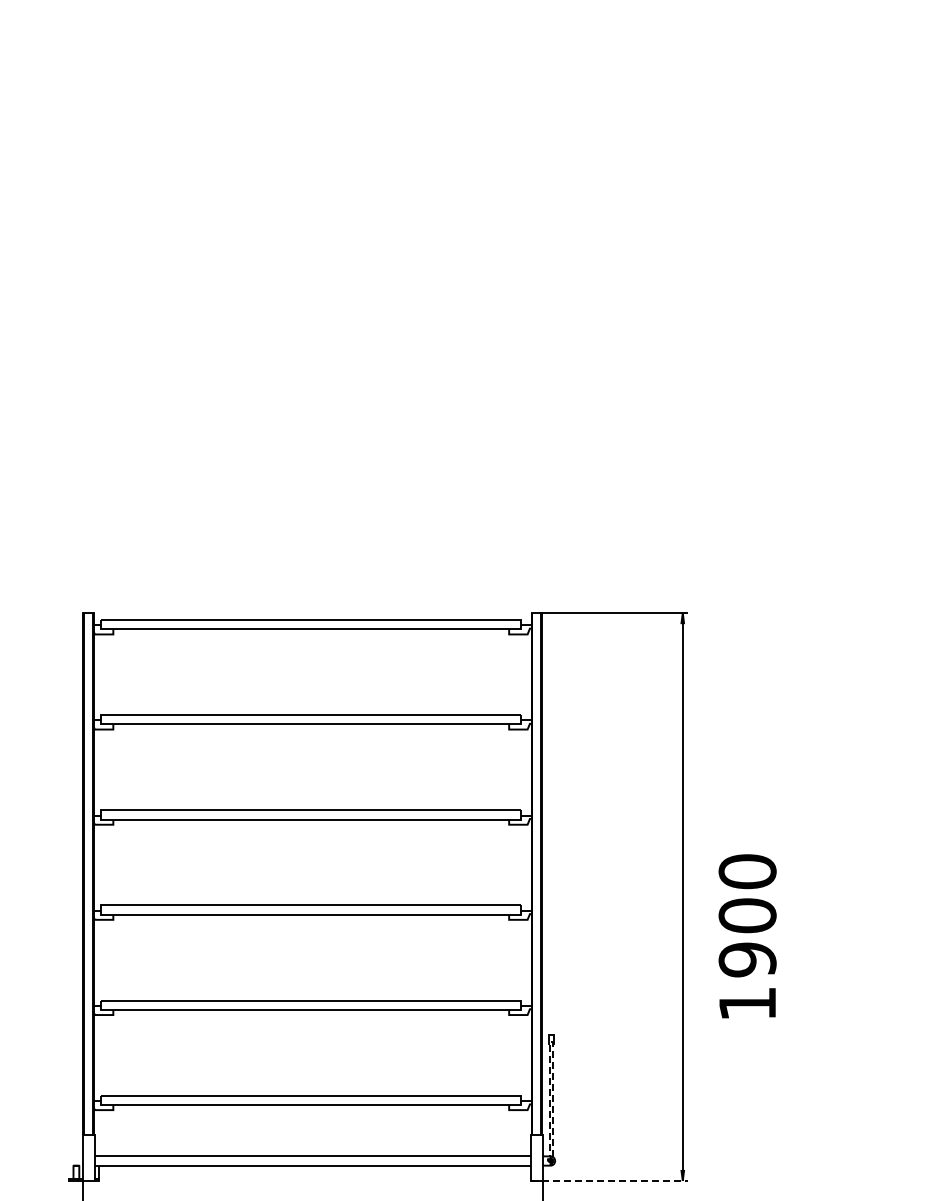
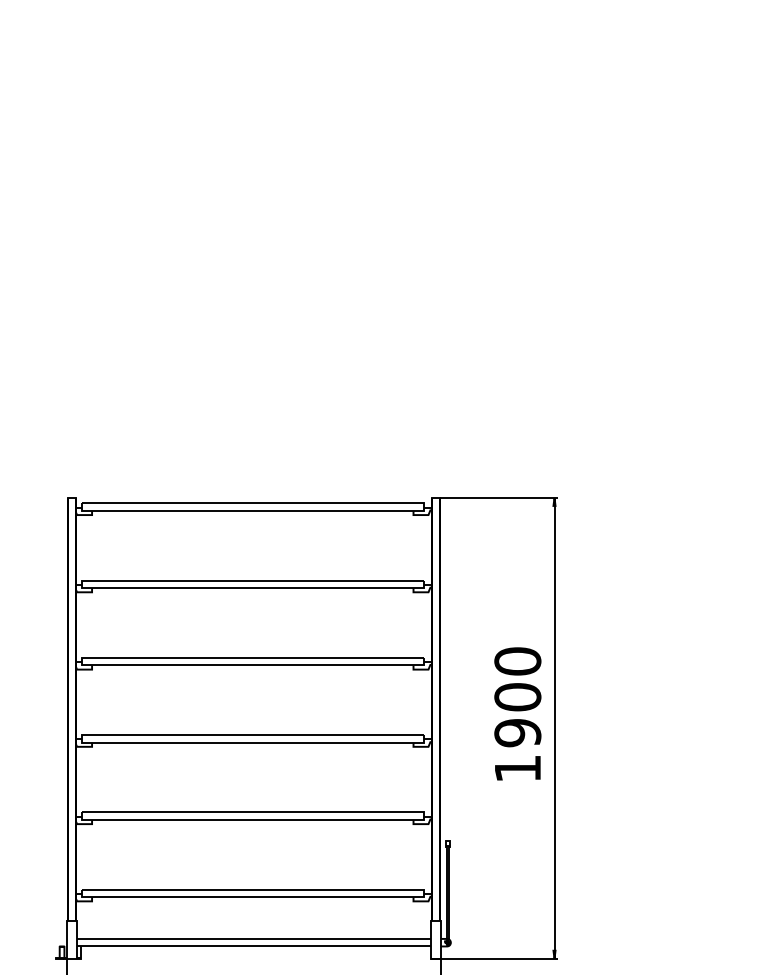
text: (747, 936) -> (517, 714), moved
line: (551, 1042) -> (447, 846), dashed -> solid
line: (609, 1180) -> (495, 958), dashed -> solid

